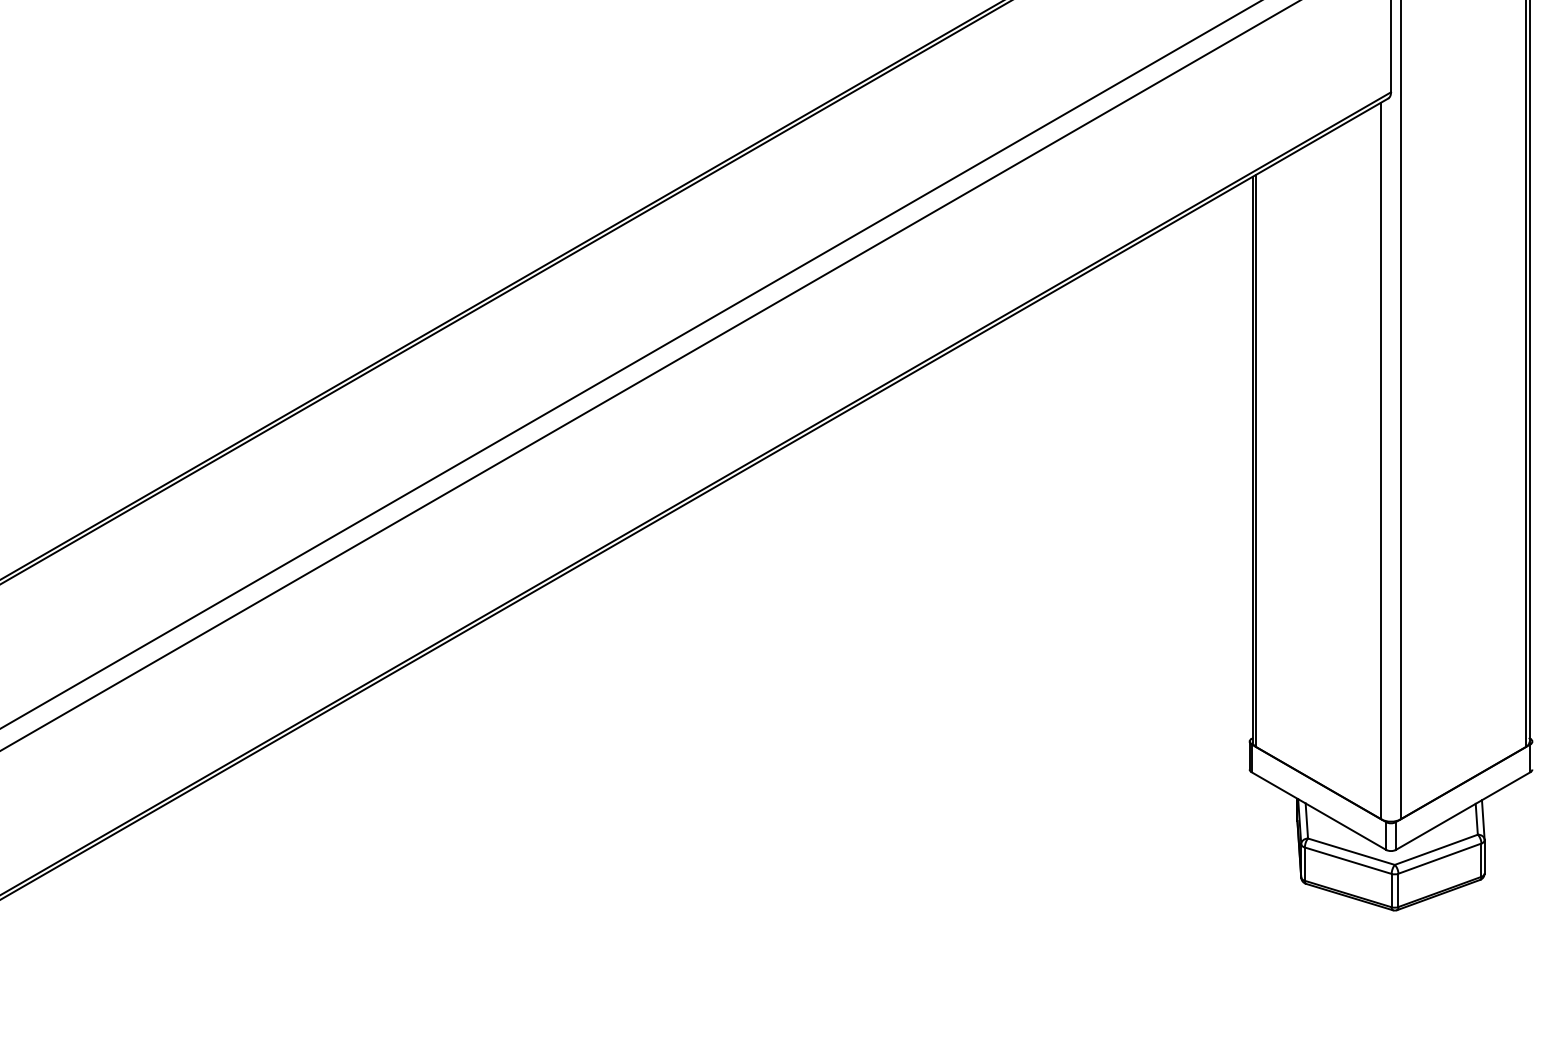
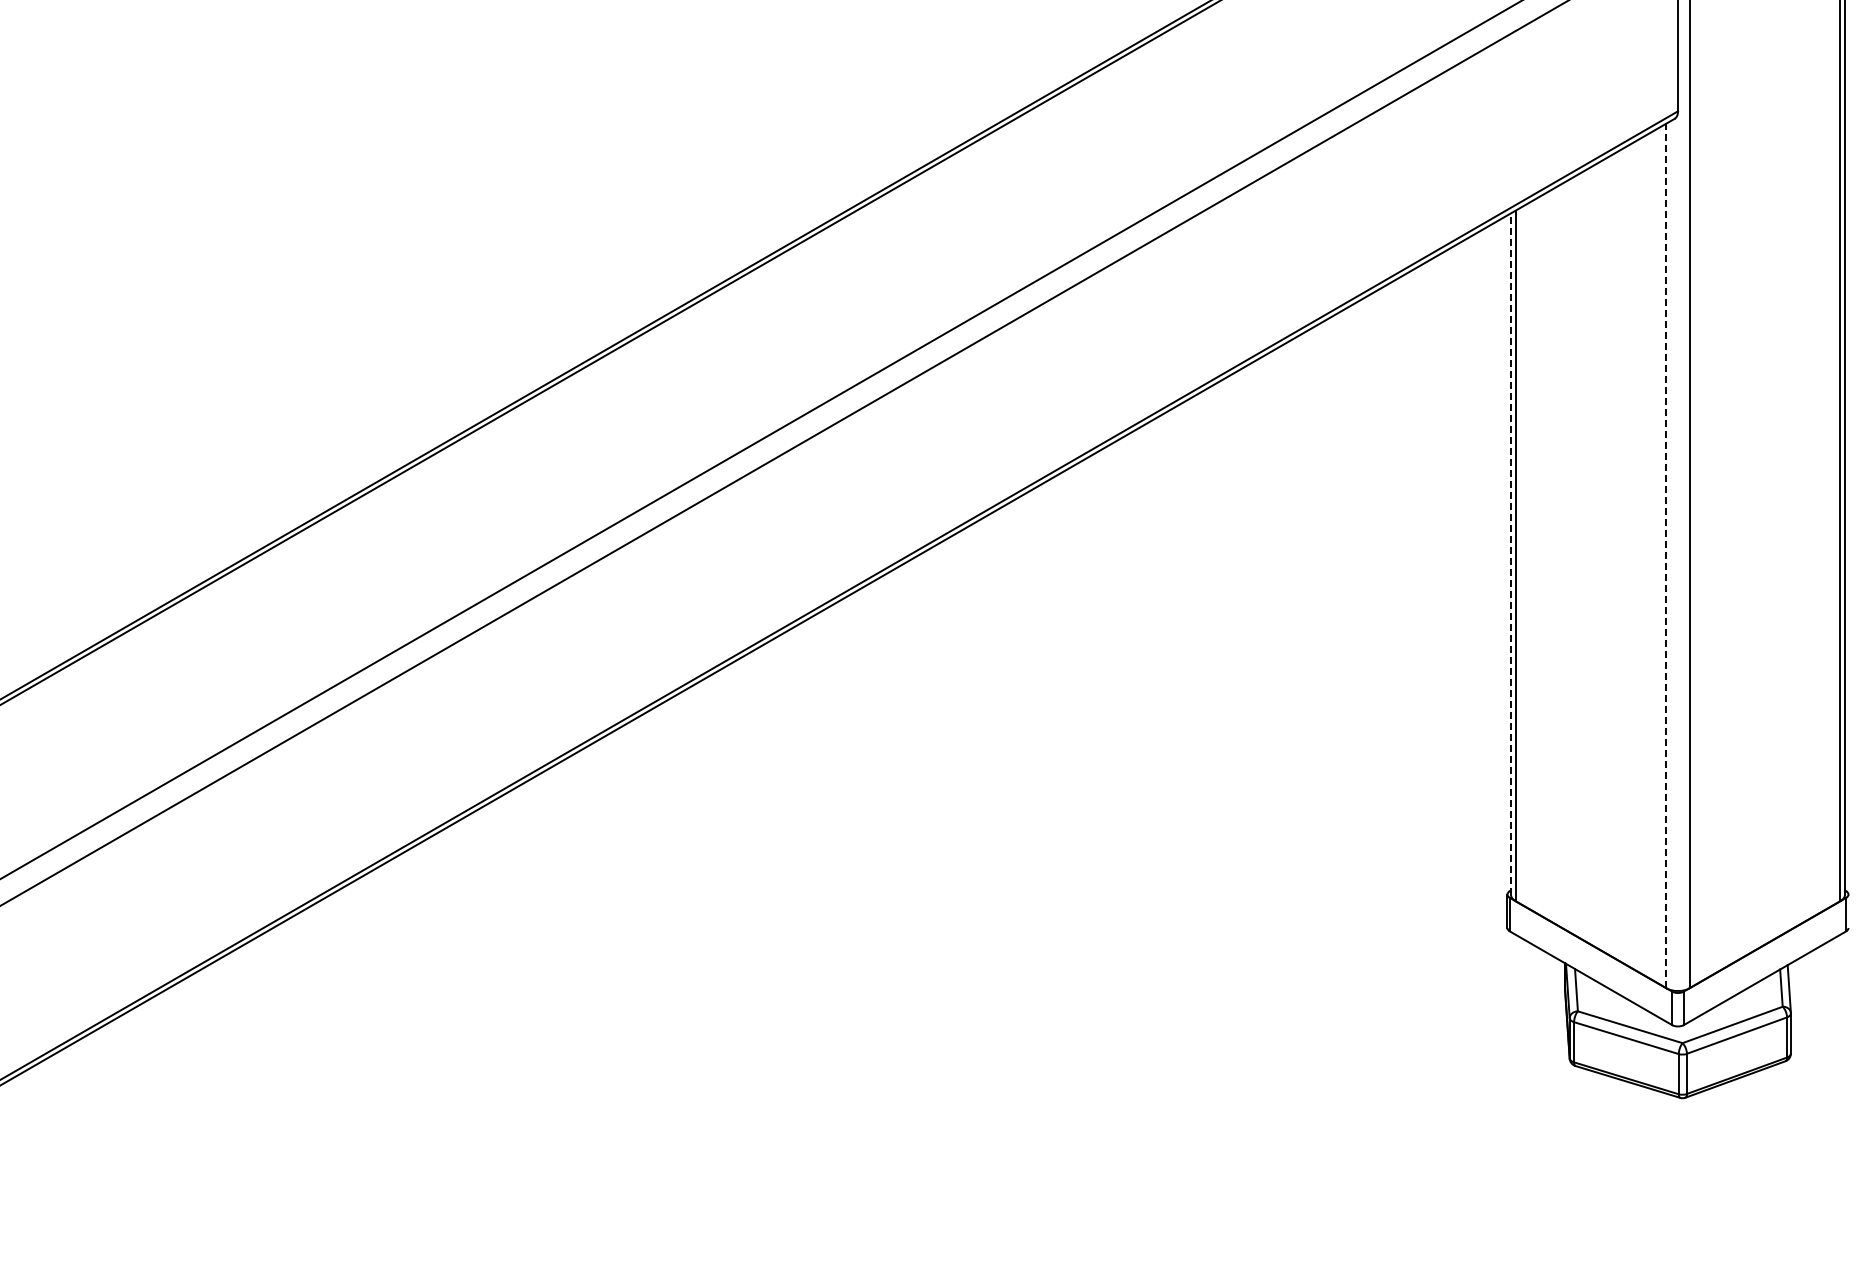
line: (1252, 458) -> (1510, 553), solid -> dashed
line: (1381, 460) -> (1666, 555), solid -> dashed

